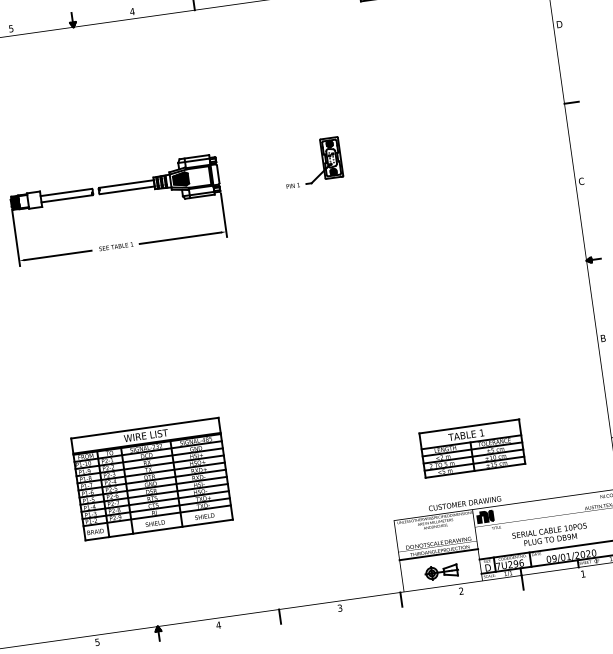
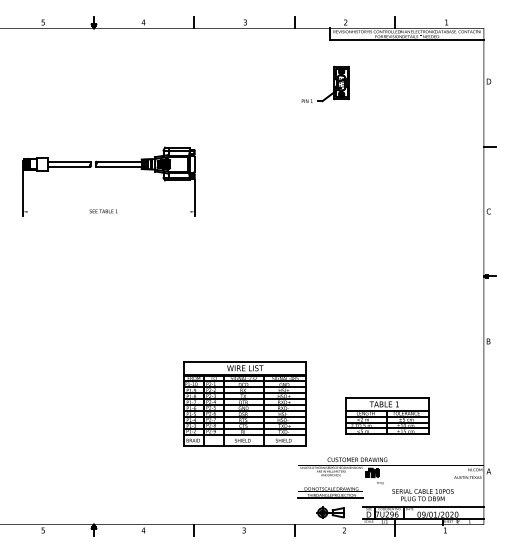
part: (321, 159) -> (333, 83), moved
line: (180, 237) -> (156, 211), removed
line: (58, 254) -> (55, 211), removed
part: (472, 448) -> (387, 415), moved
part: (151, 478) -> (244, 403), moved

